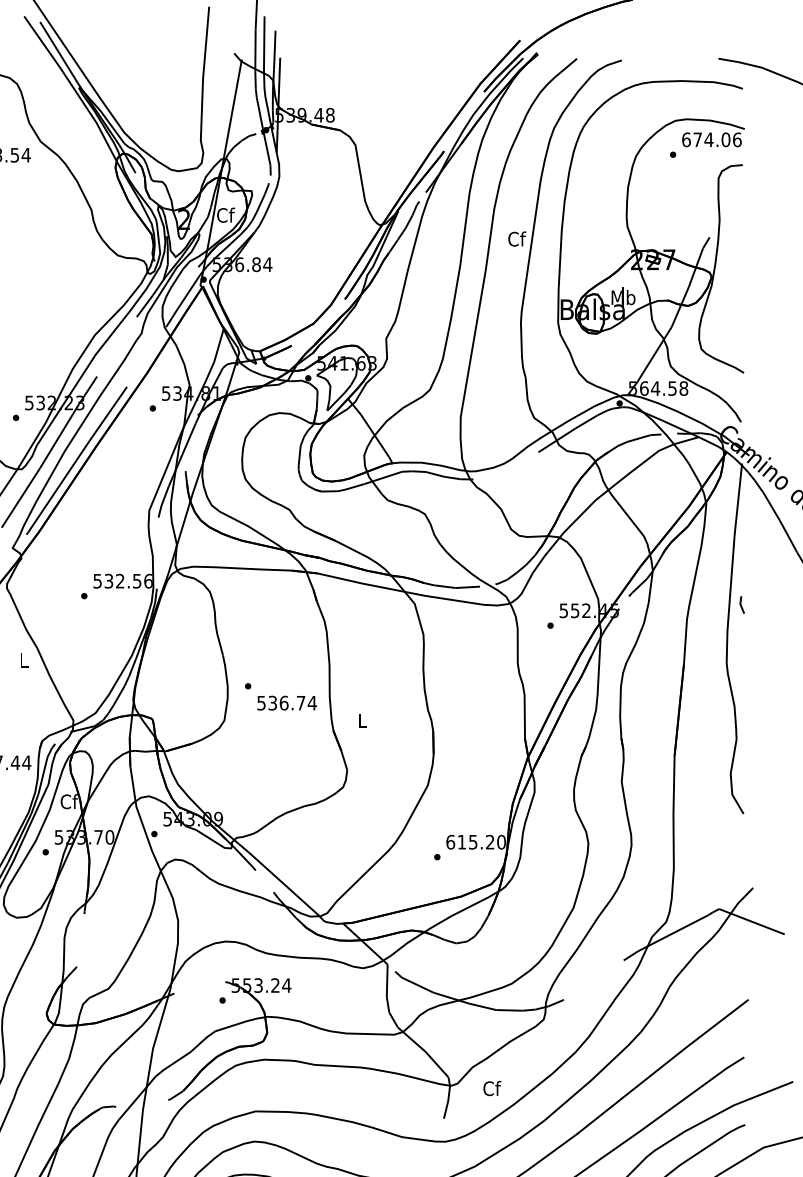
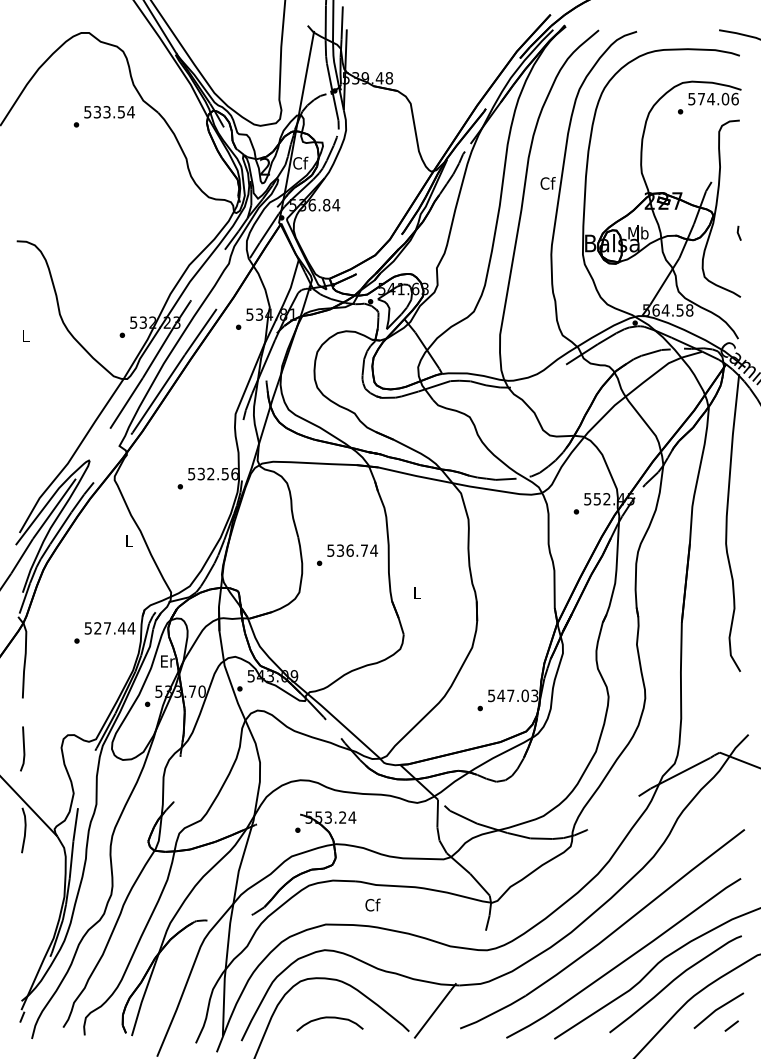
text: (685, 139) -> (691, 98), 674.06 -> 574.06
line: (741, 604) -> (738, 232), moved
text: (286, 702) -> (352, 550), moved
text: (69, 801) -> (167, 661), Cf -> Er
text: (476, 841) -> (513, 695), 615.20 -> 547.03
text: (491, 1087) -> (372, 904), moved

